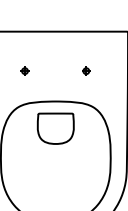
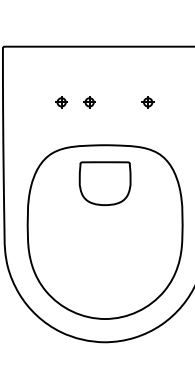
part: (44, 71) -> (89, 102), added

